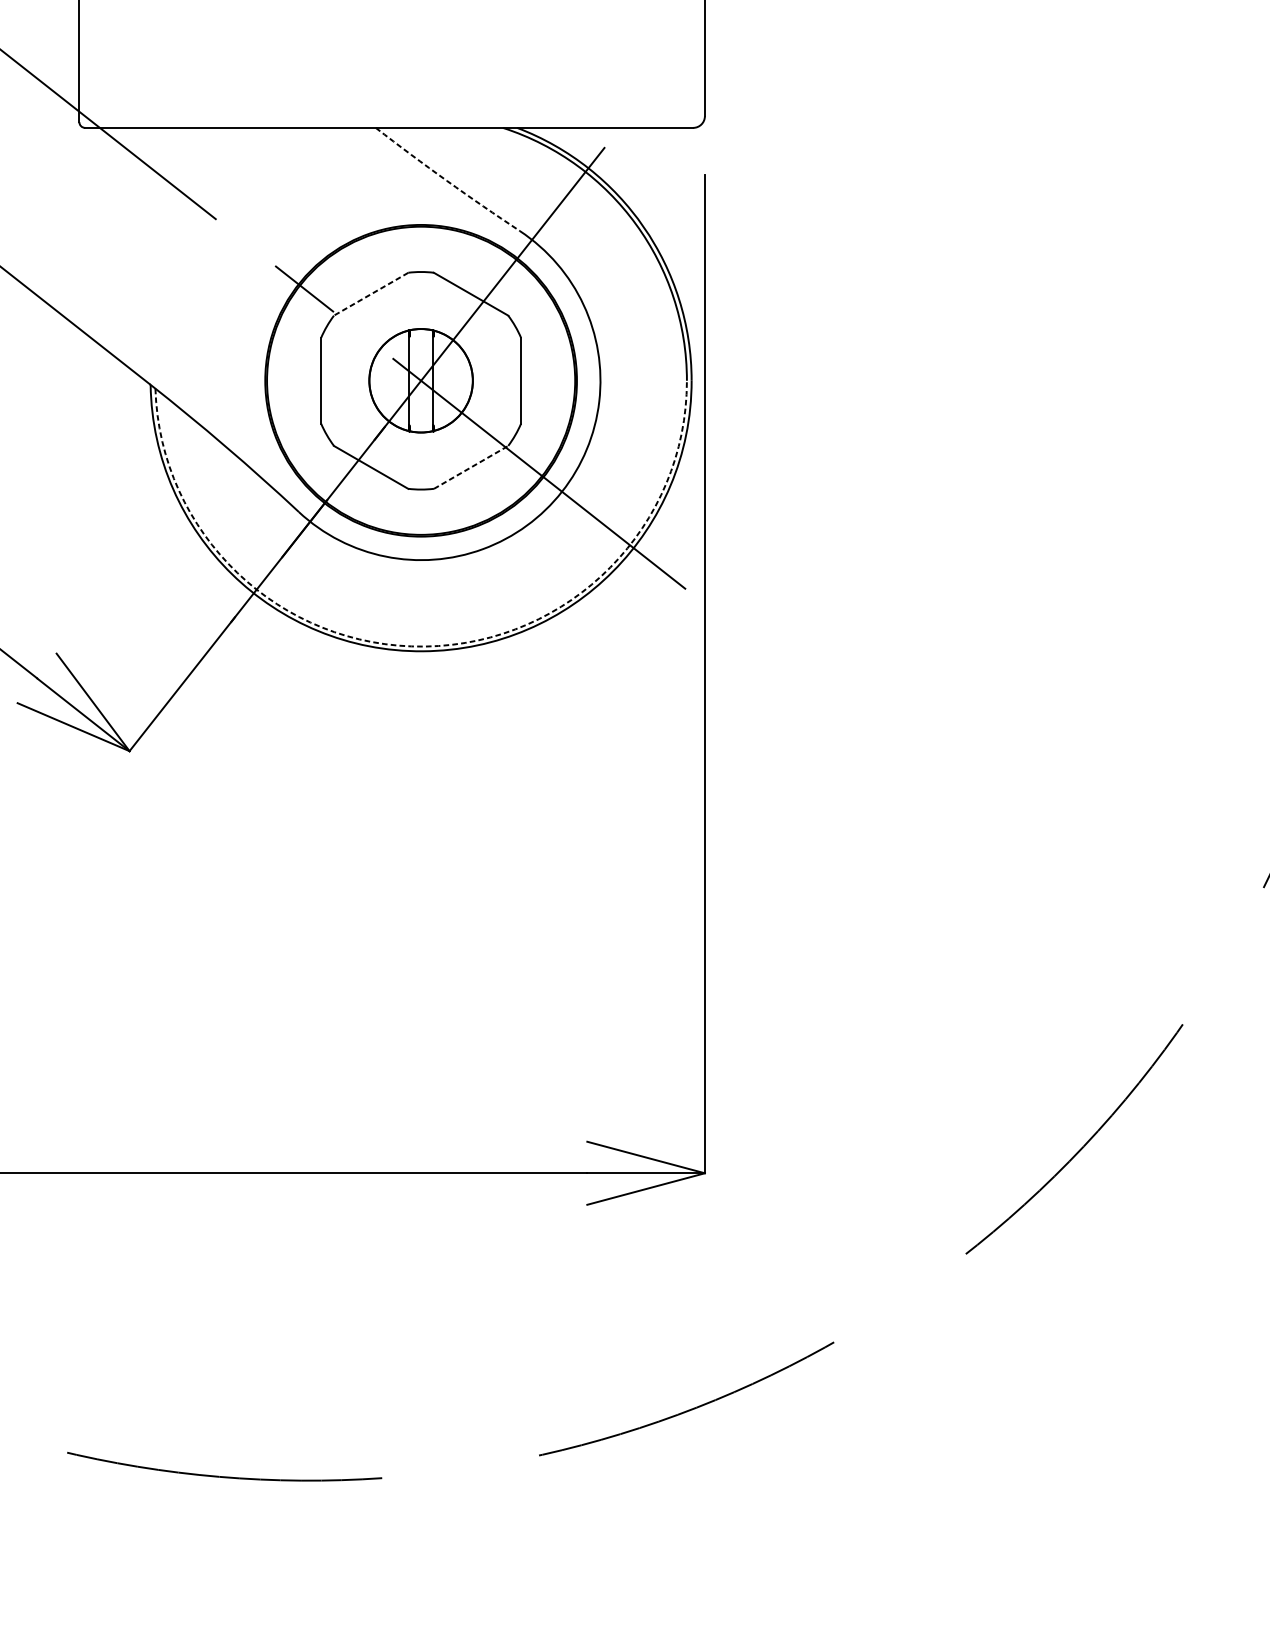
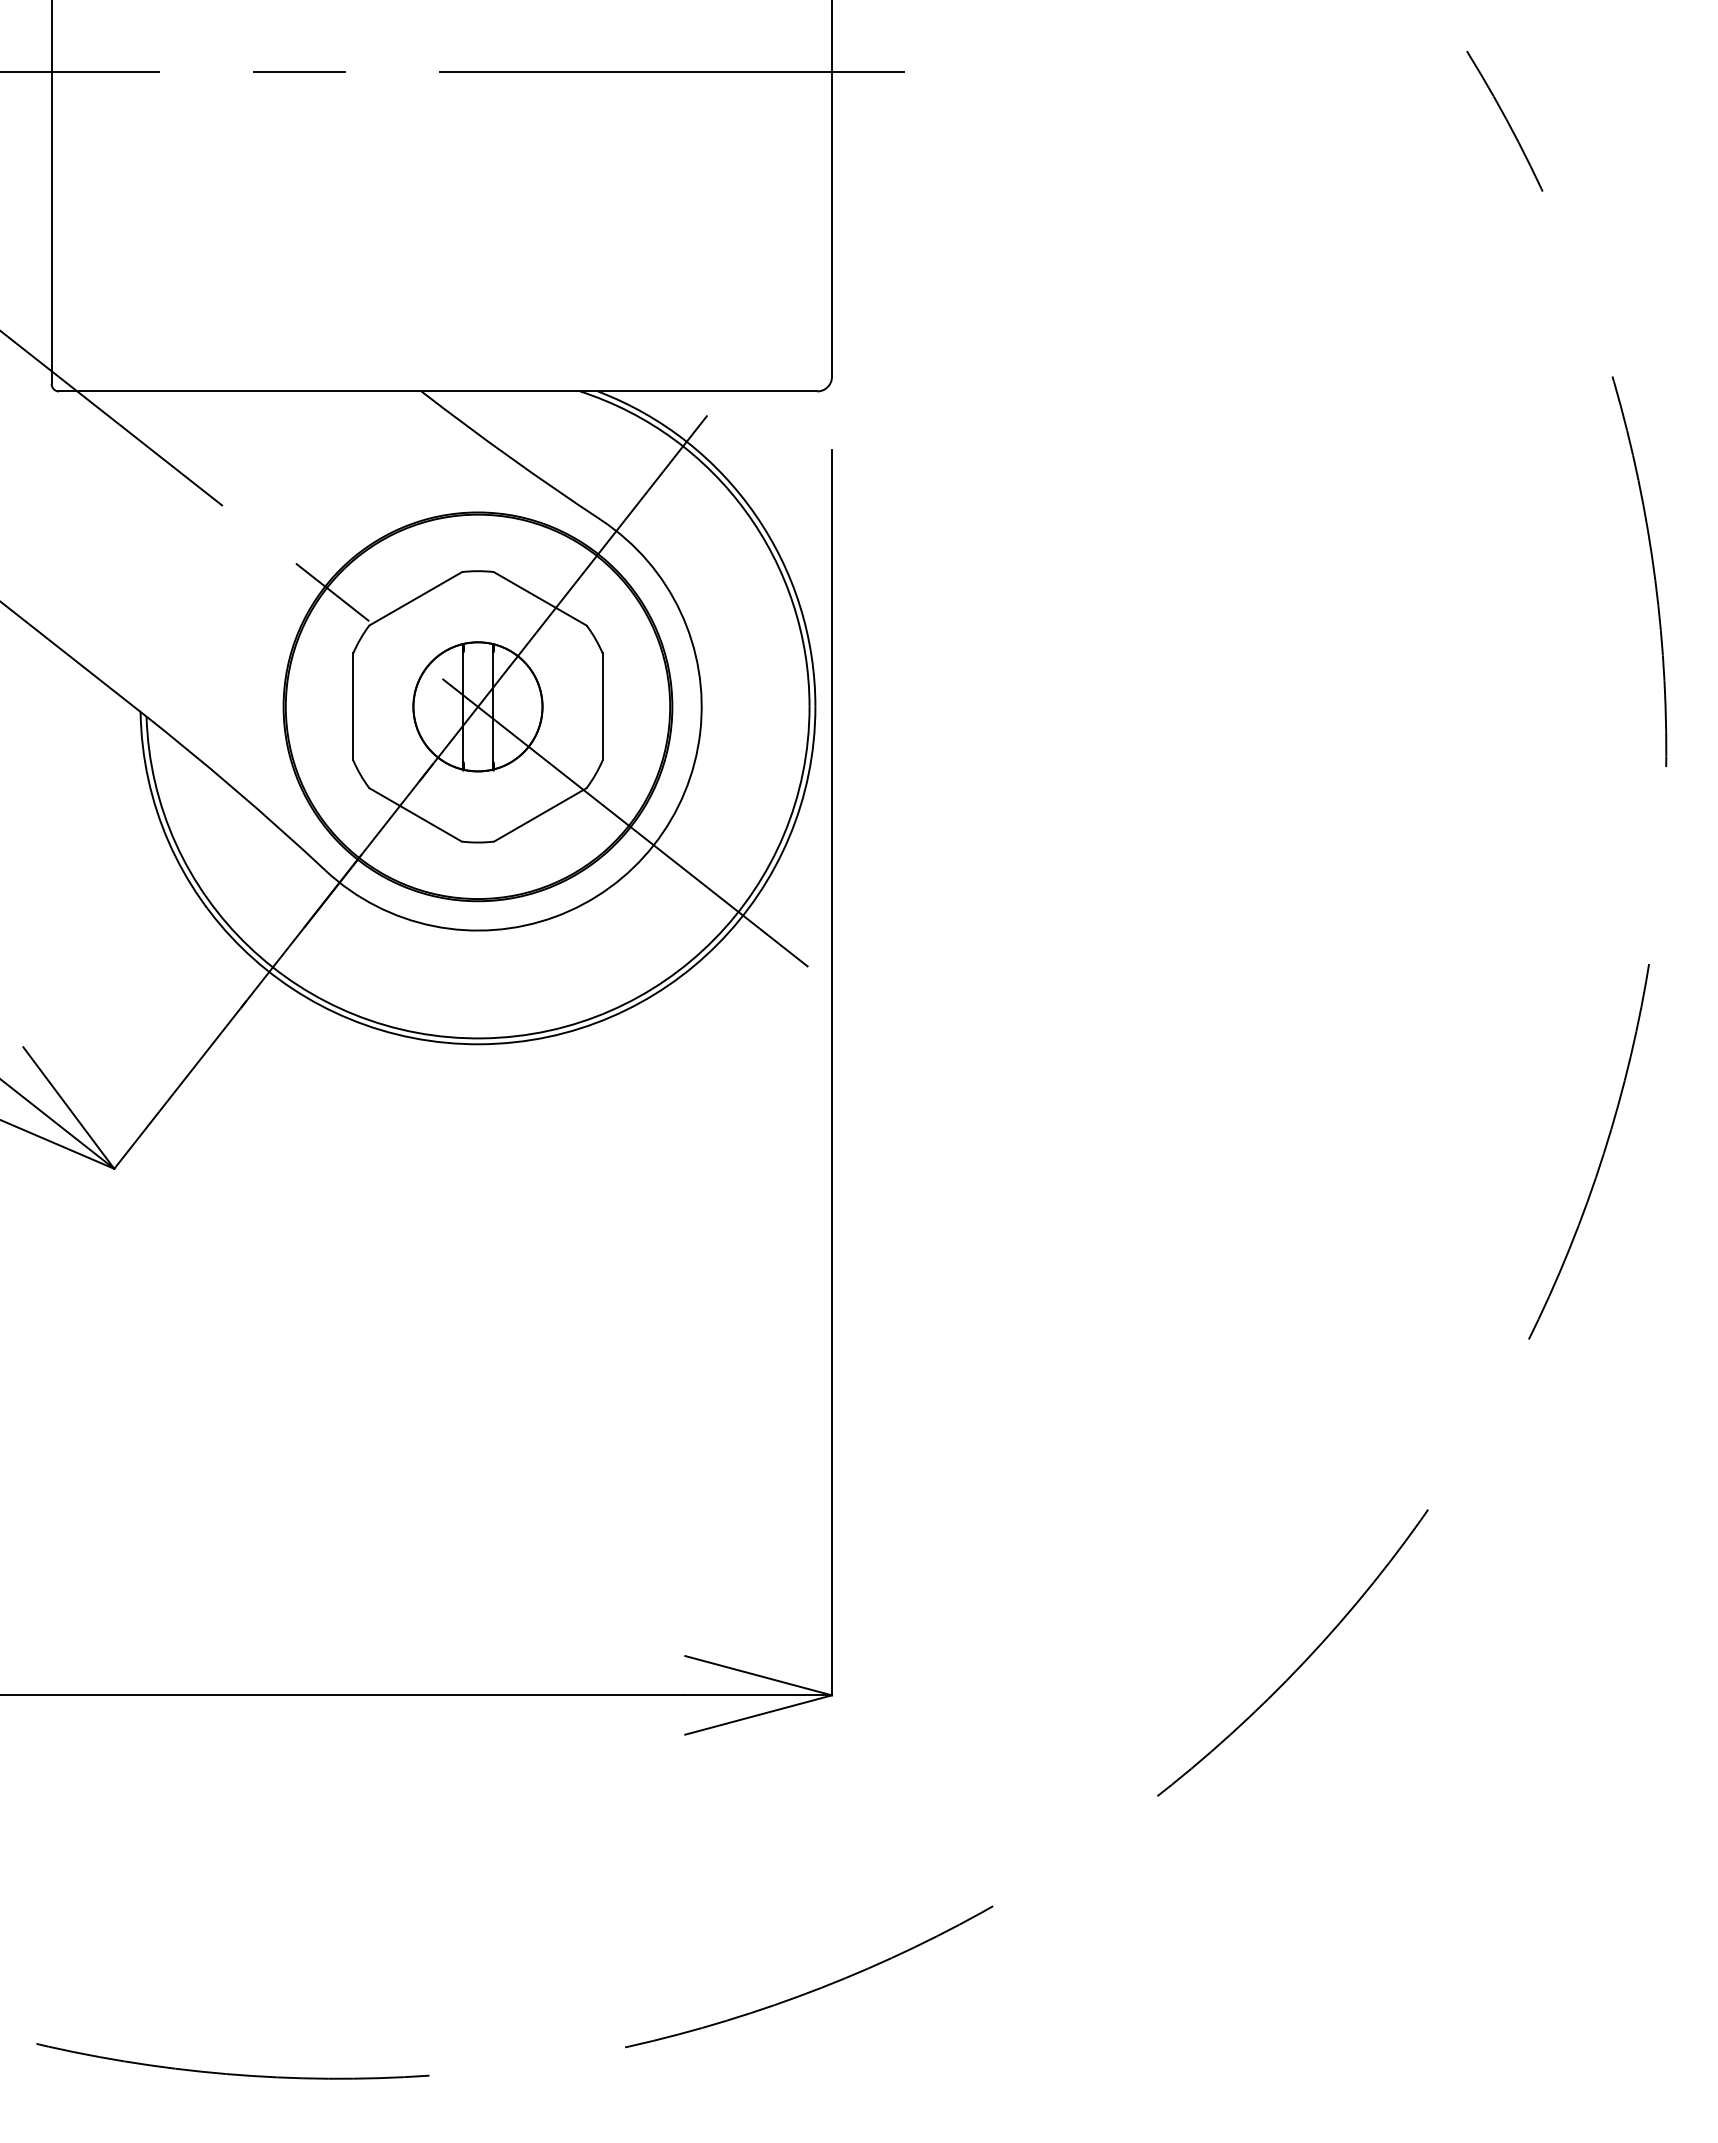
arc: (447, 180) -> (510, 457), dashed -> solid
line: (371, 294) -> (415, 599), dashed -> solid
line: (471, 467) -> (540, 814), dashed -> solid
arc: (424, 646) -> (482, 1038), dashed -> solid

